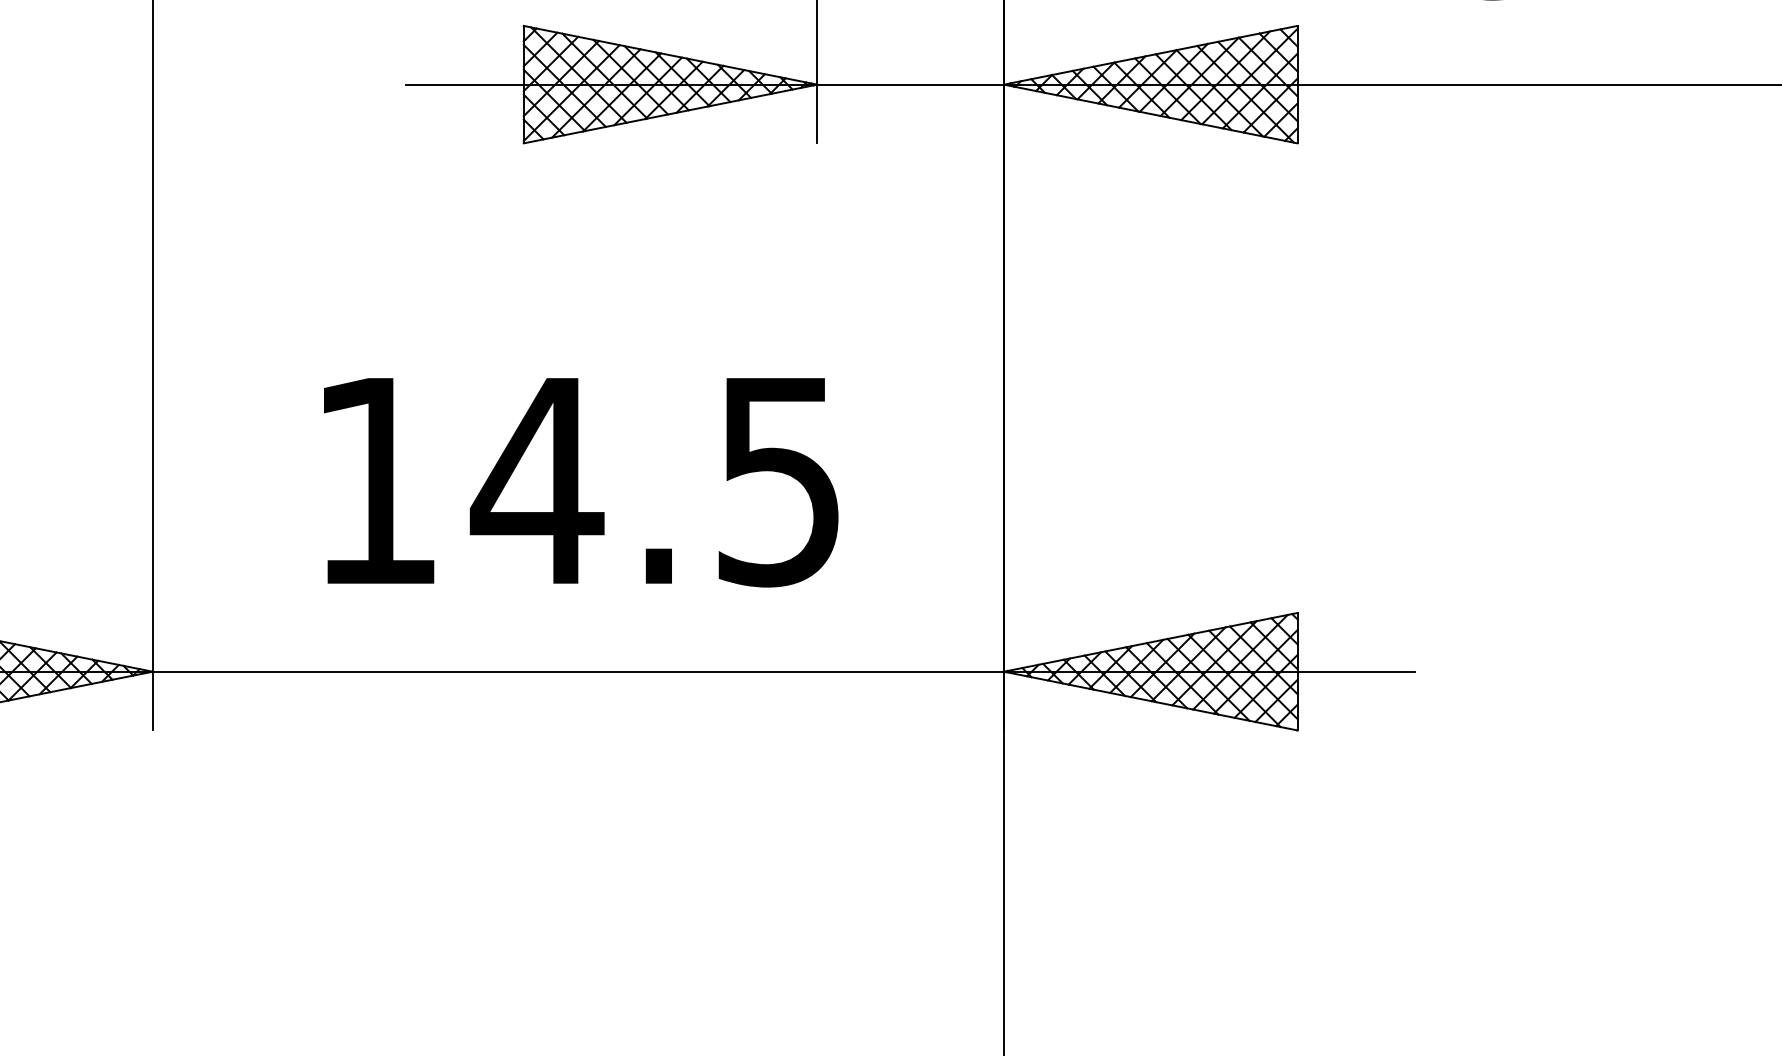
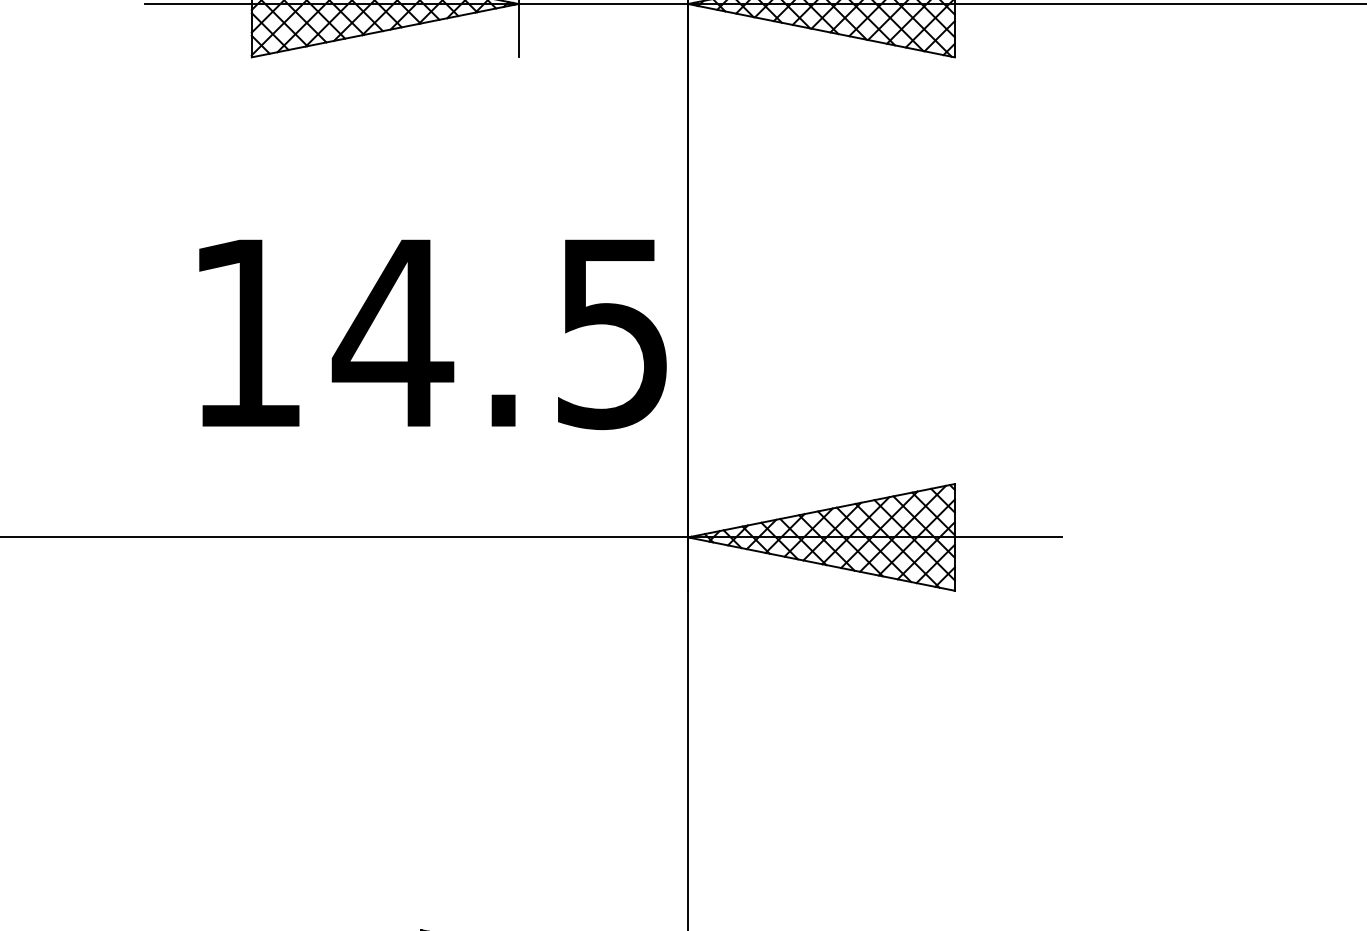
text: (581, 482) -> (433, 334), moved

